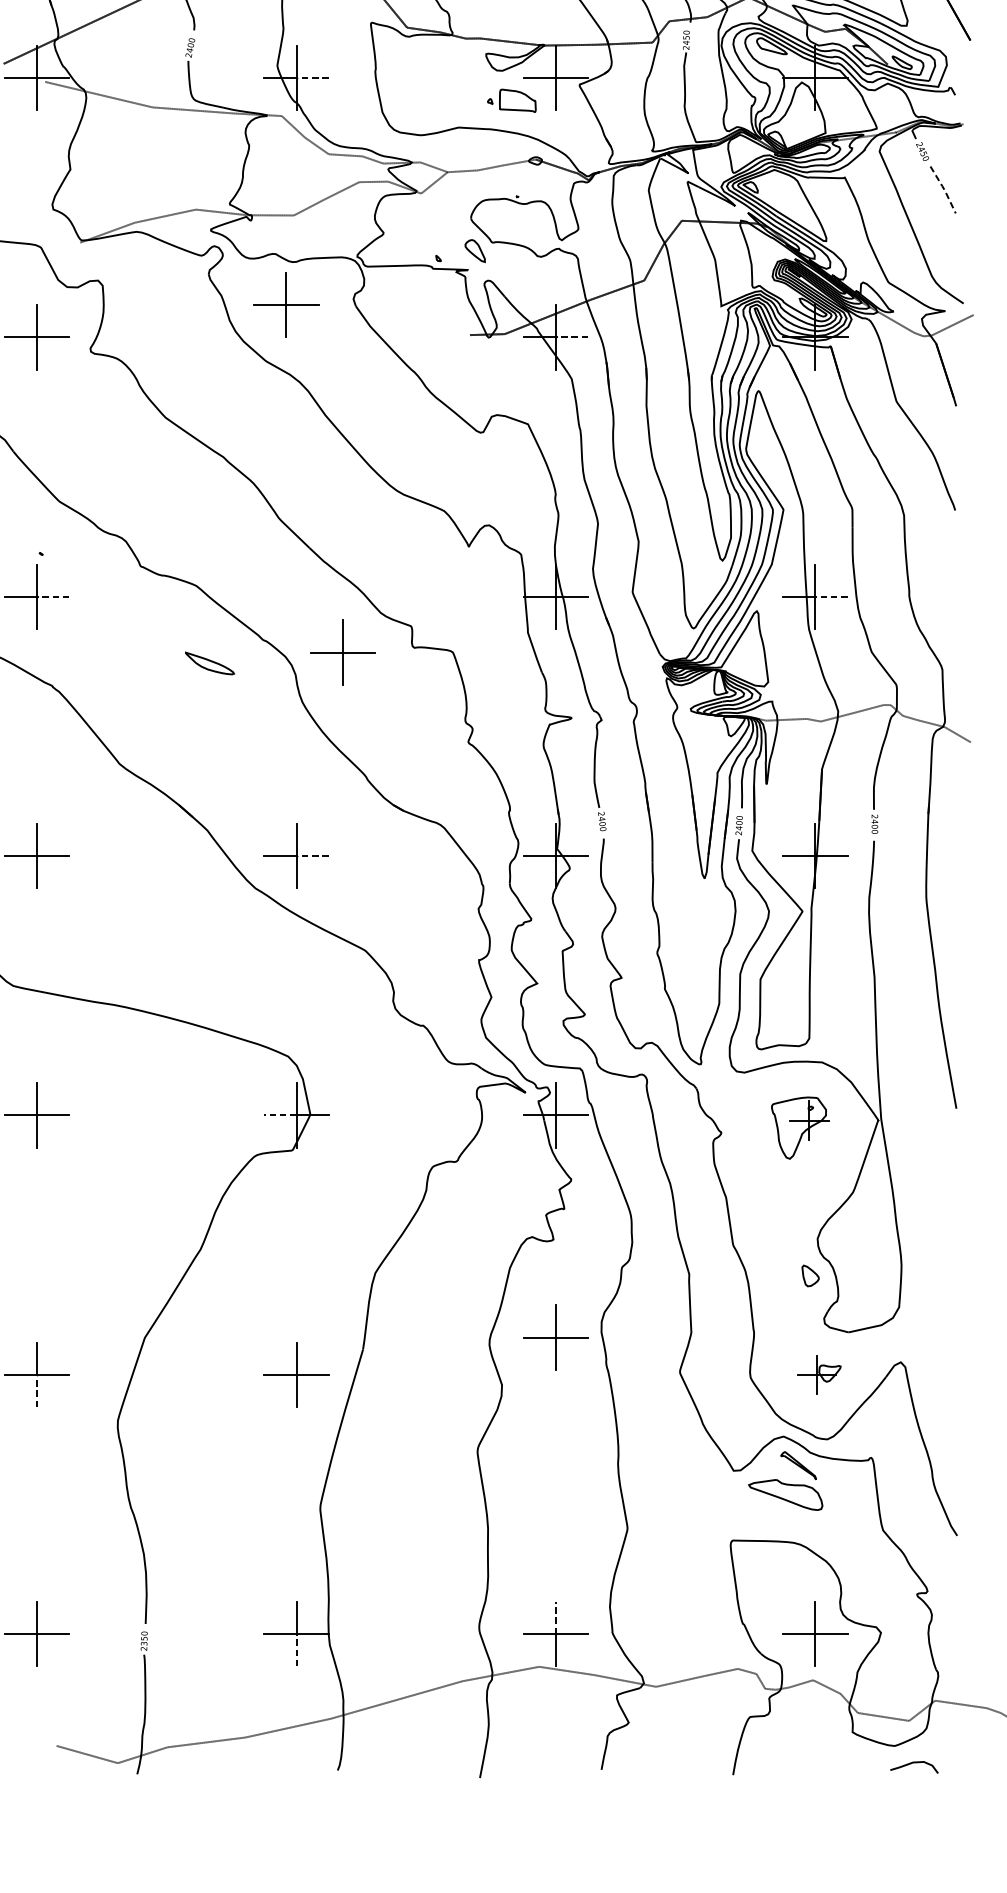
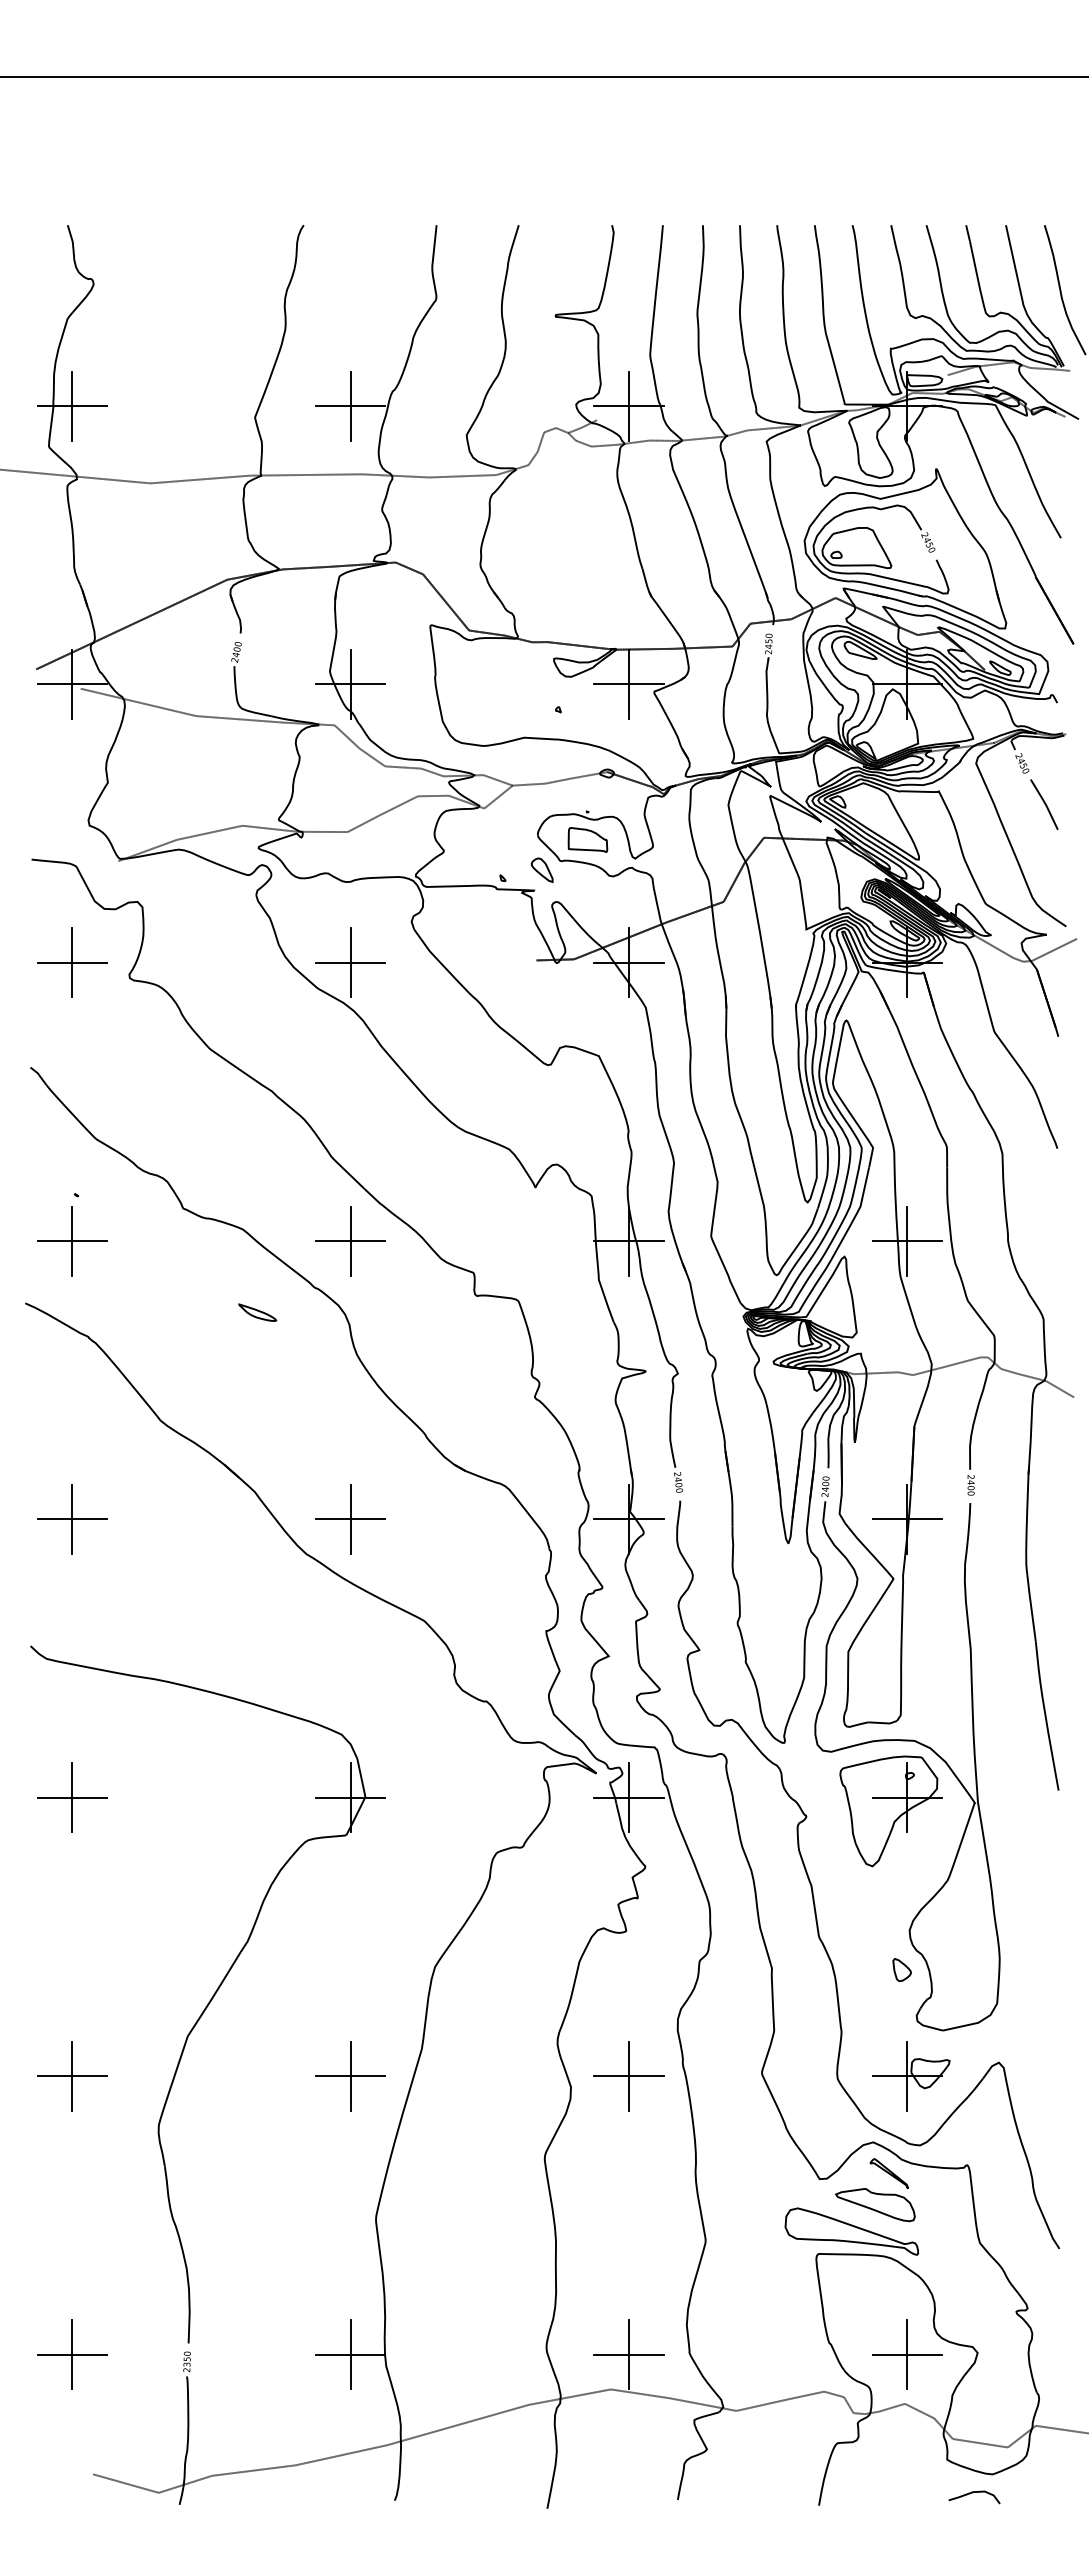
line: (312, 77) -> (367, 684), dashed -> solid
part: (517, 100) -> (587, 839), moved
line: (944, 188) -> (1045, 803), dashed -> solid
part: (286, 304) -> (350, 962), moved
line: (571, 337) -> (645, 962), dashed -> solid
line: (53, 597) -> (89, 1241), dashed -> solid
line: (831, 597) -> (924, 1241), dashed -> solid
part: (343, 652) -> (350, 1241), moved
part: (209, 663) -> (257, 1312), size x0.71
line: (312, 856) -> (367, 1519), dashed -> solid
line: (279, 1115) -> (332, 1797), dashed -> solid
part: (799, 1128) -> (890, 1811), size x1.67
part: (555, 1337) -> (628, 2076), moved
part: (819, 1375) -> (911, 2076), size x1.67
line: (37, 1390) -> (72, 2092), dashed -> solid
part: (763, 1519) -> (851, 2231), added
line: (555, 1617) -> (628, 2336), dashed -> solid
line: (296, 1650) -> (350, 2371), dashed -> solid
curve: (912, 1763) -> (972, 2493), moved

